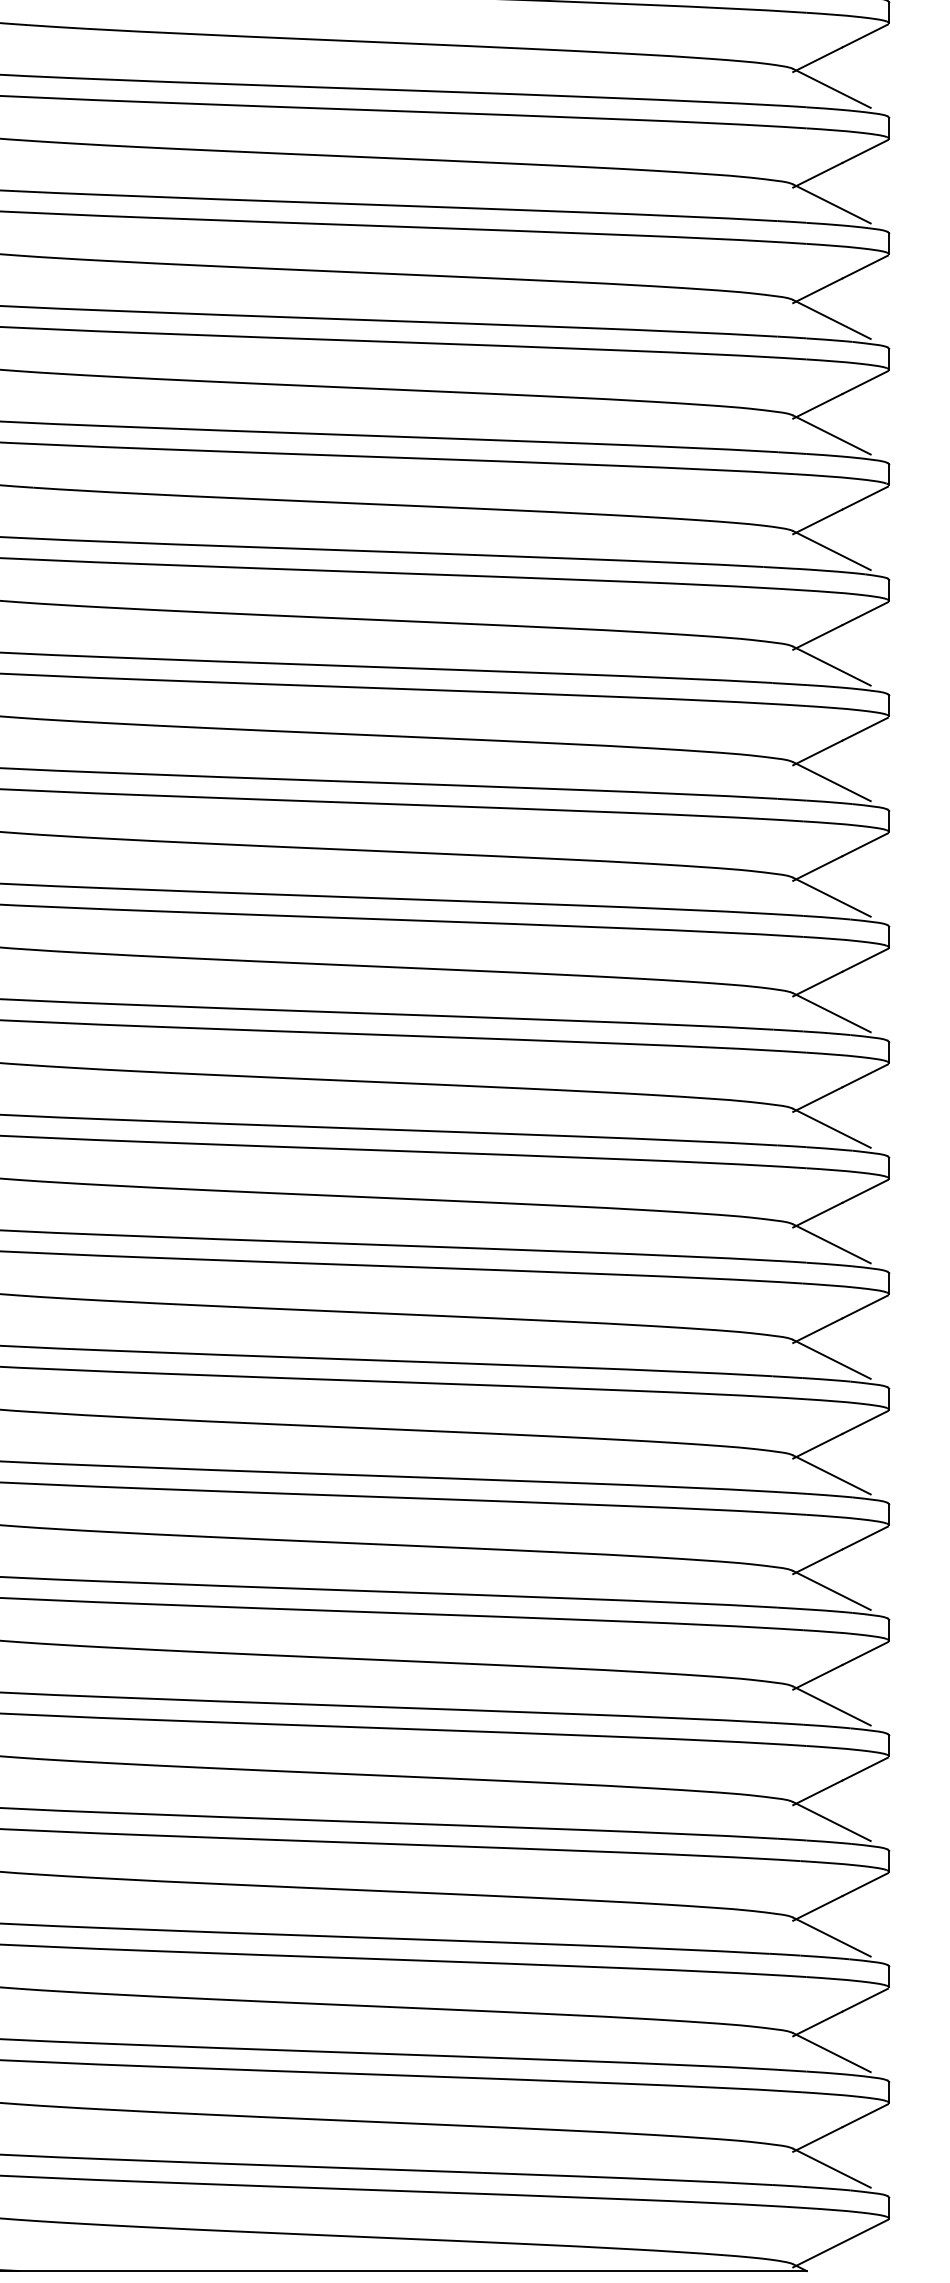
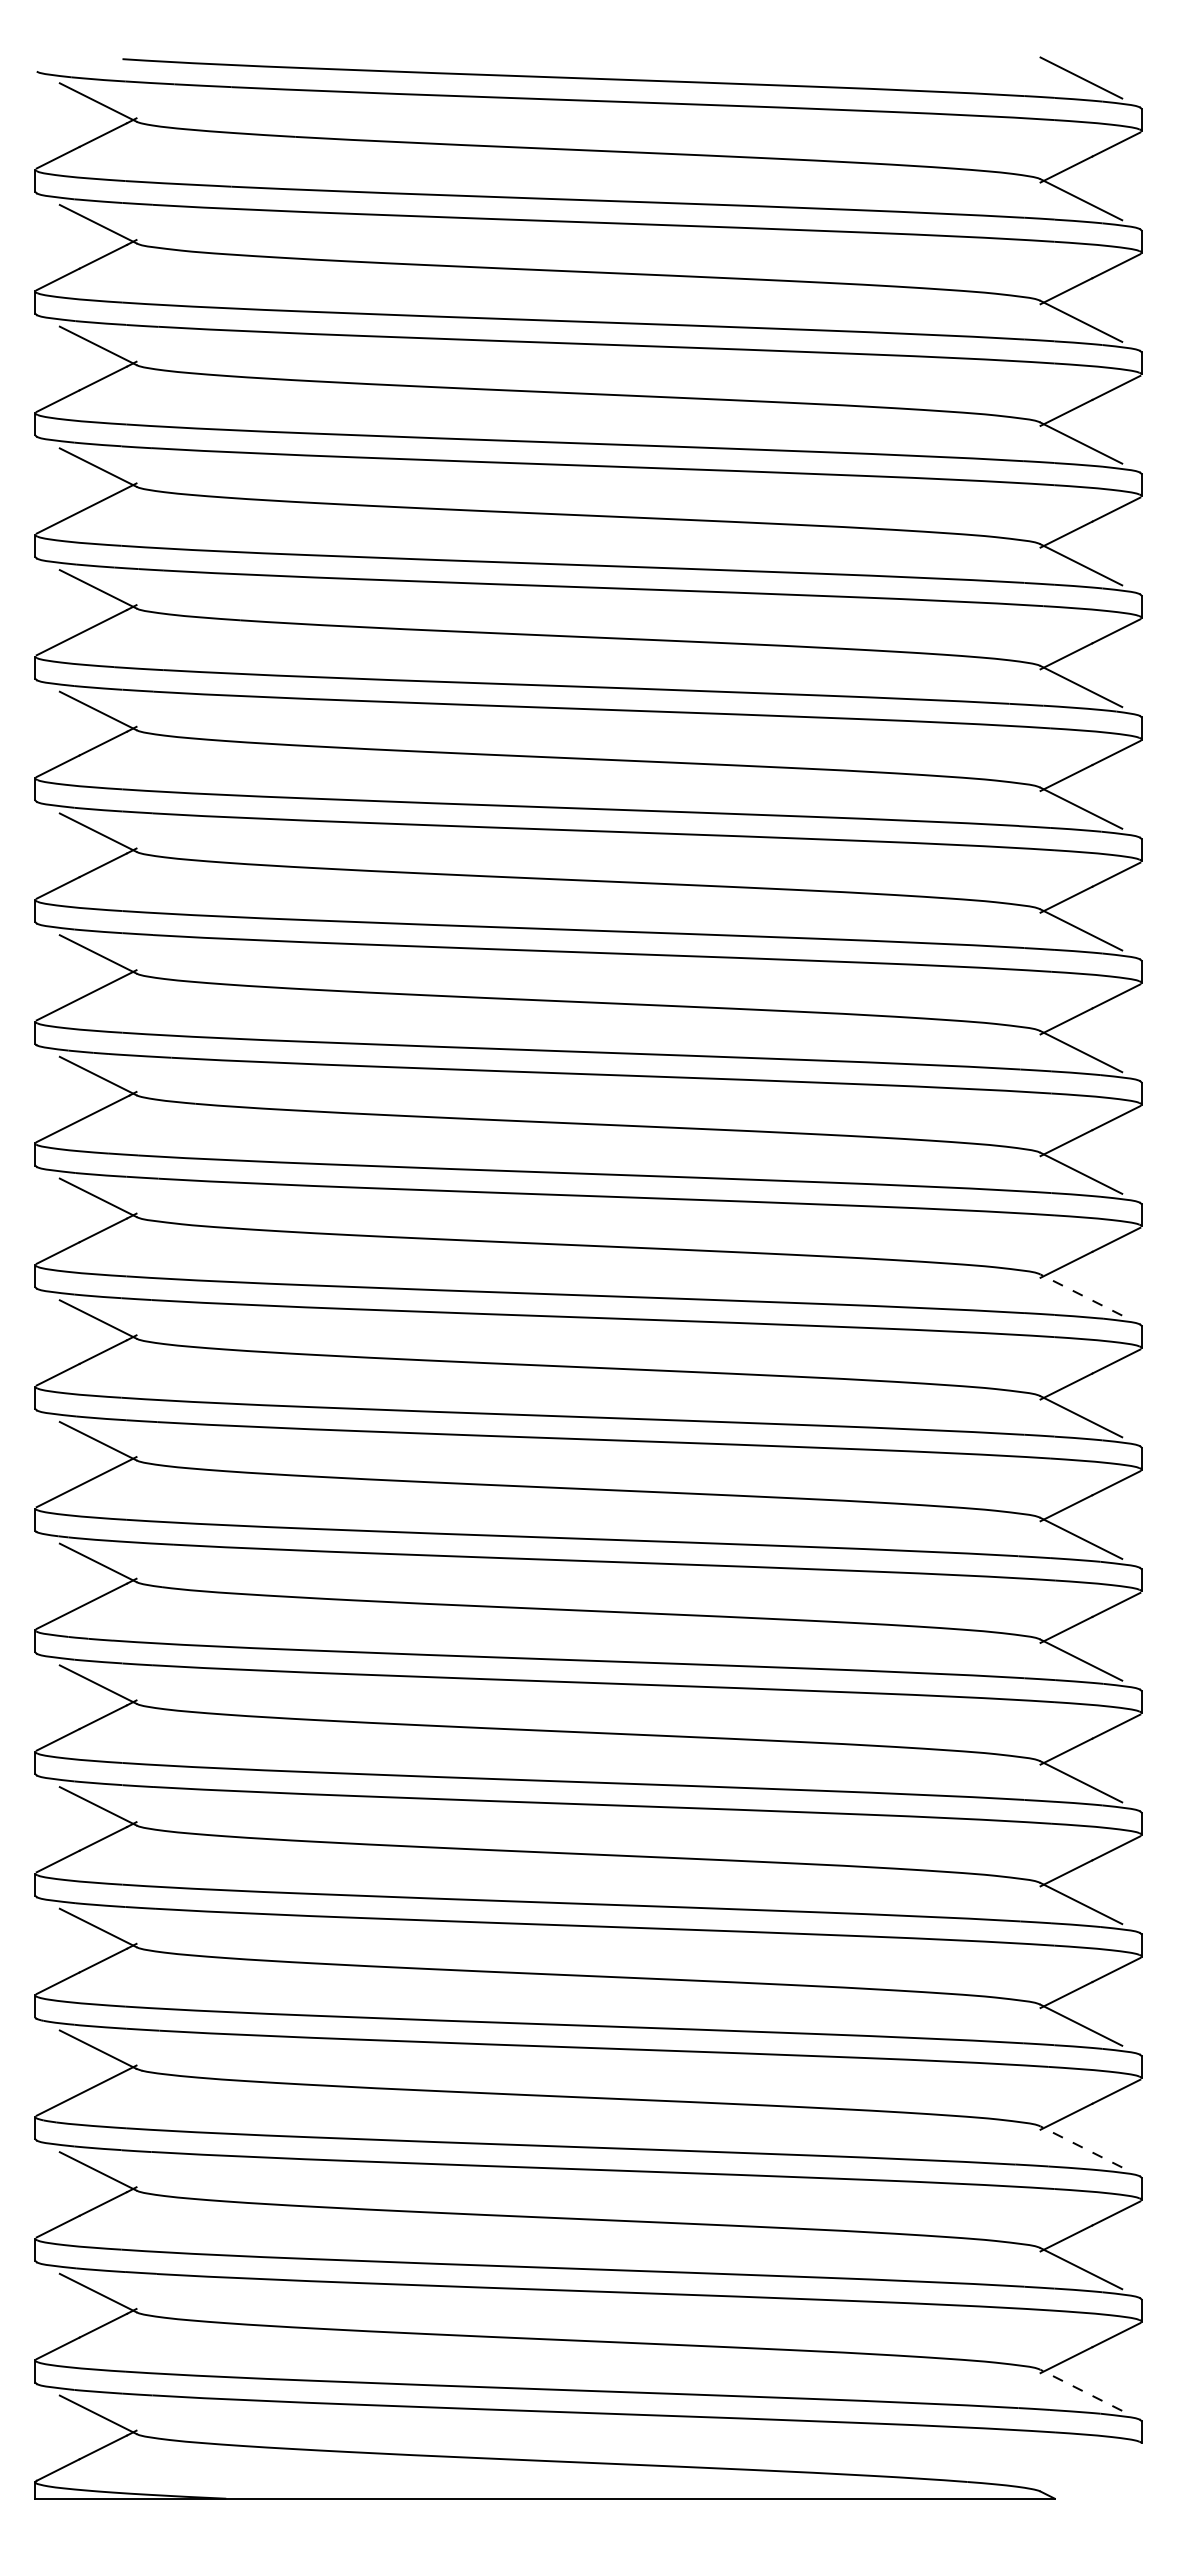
line: (832, 1128) -> (1081, 1295), solid -> dashed
line: (832, 1936) -> (1081, 2146), solid -> dashed
line: (832, 2168) -> (1081, 2390), solid -> dashed
line: (840, 2243) -> (1090, 2469), removed

